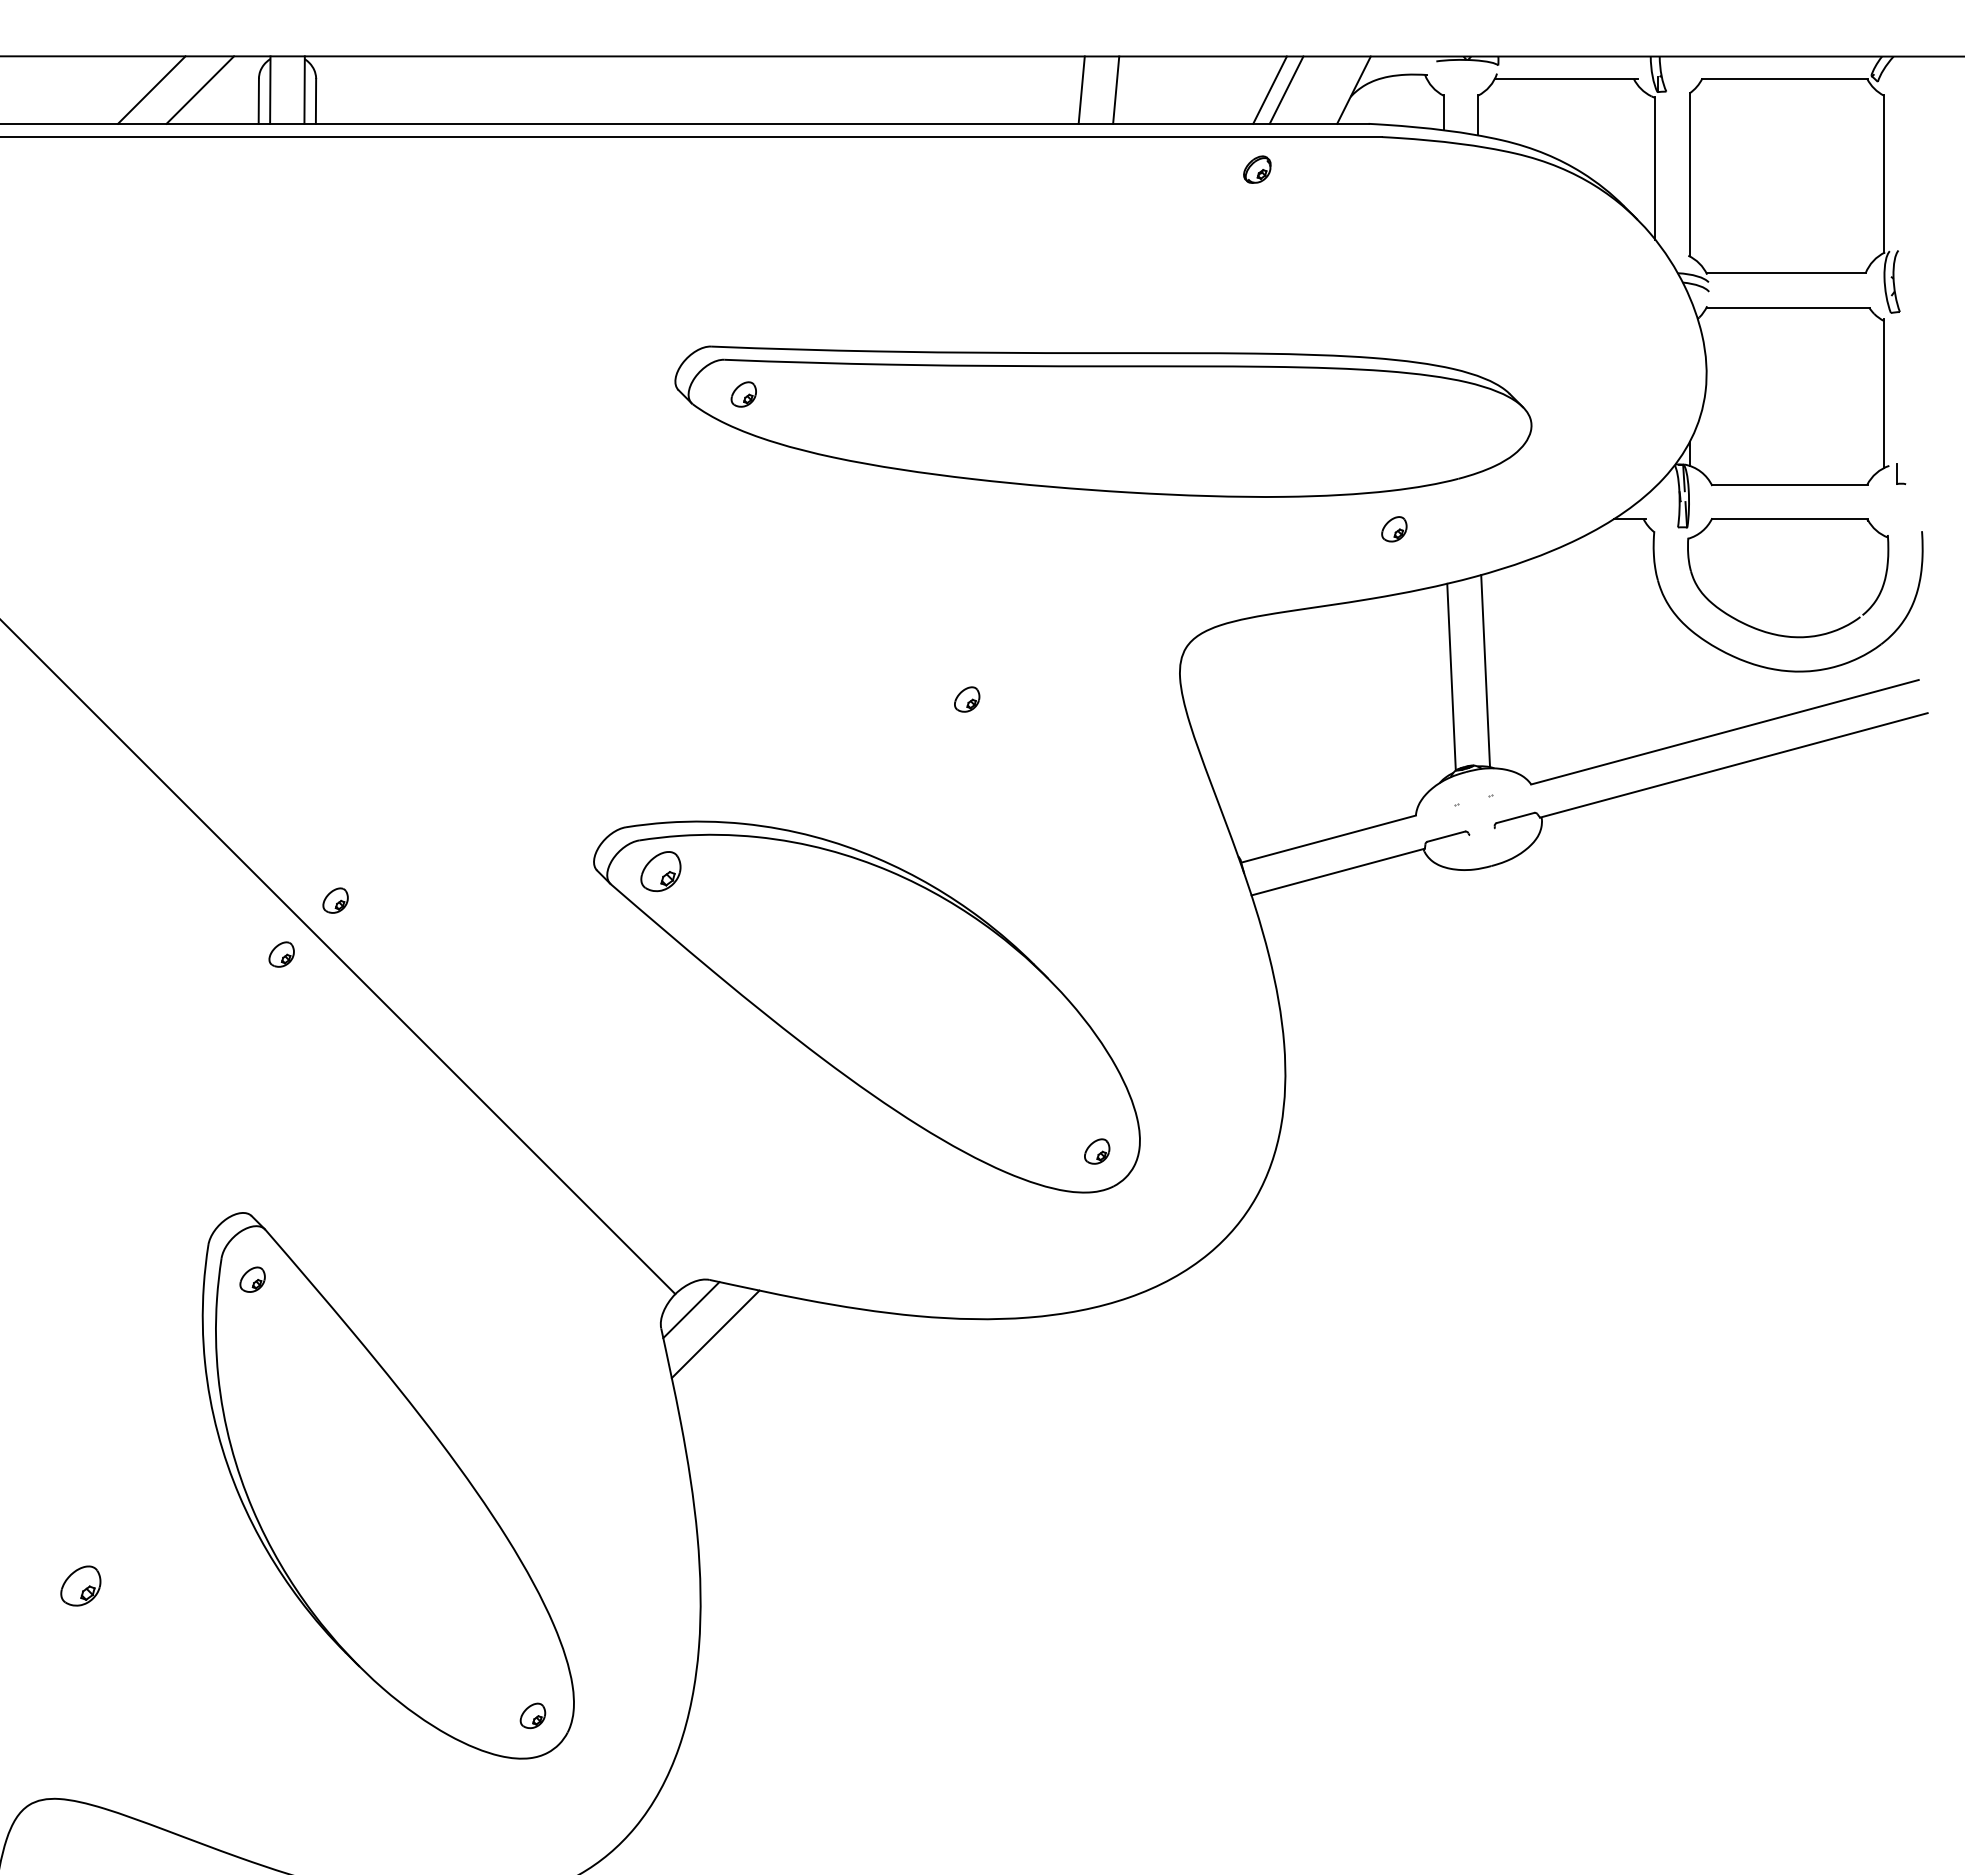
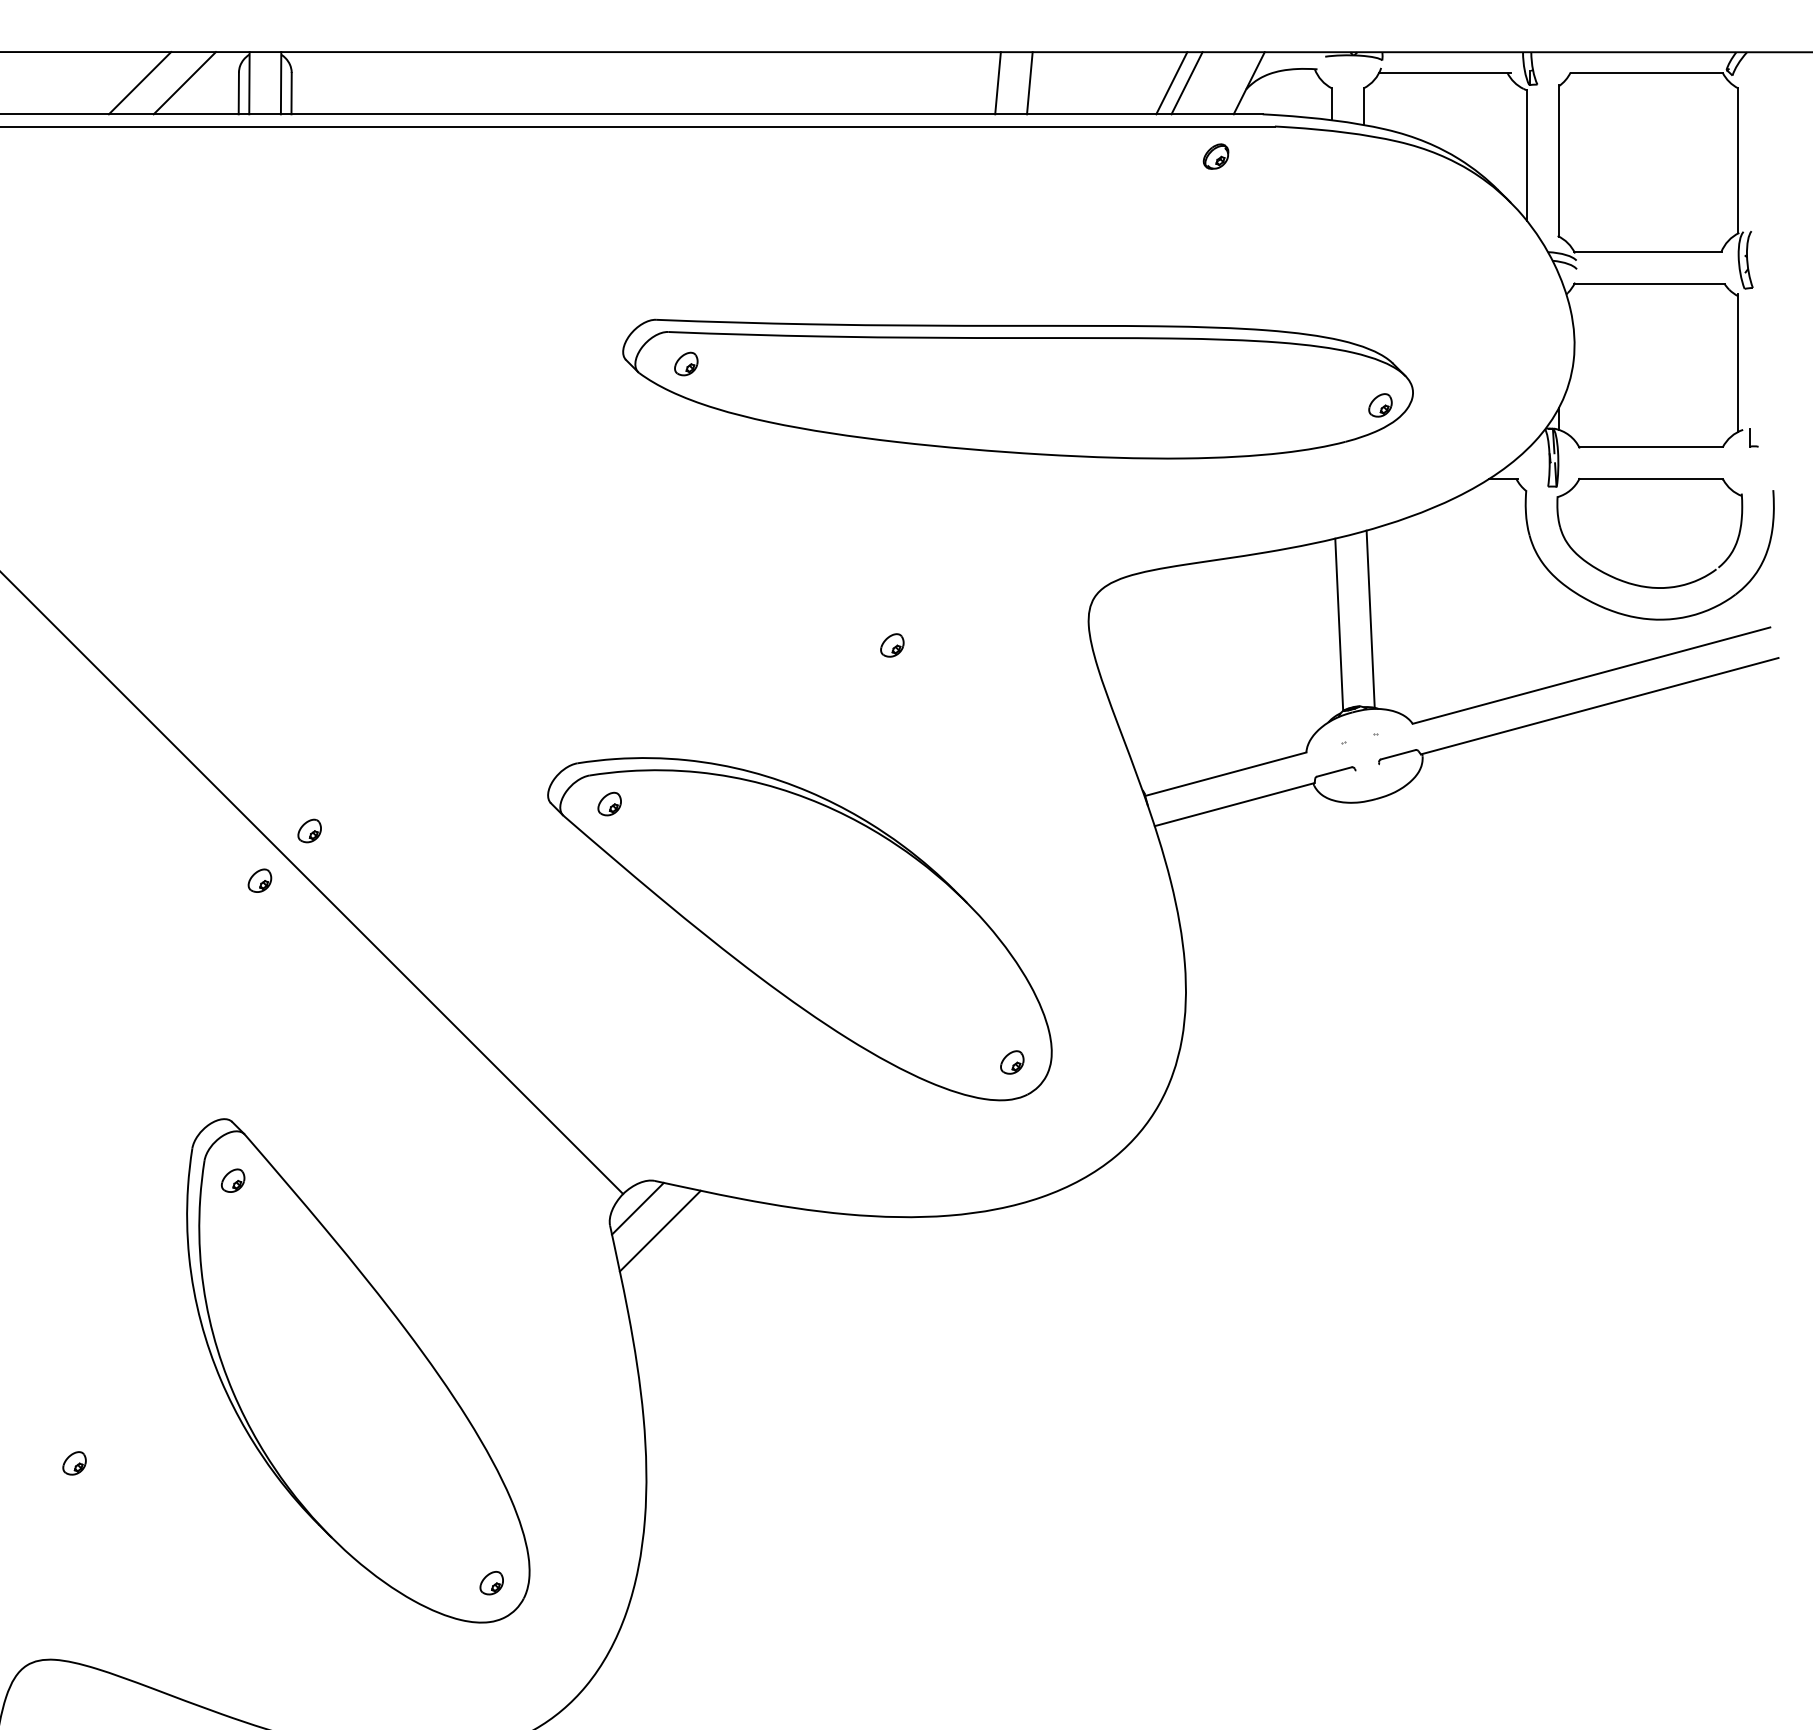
part: (1256, 169) -> (1215, 156), moved
part: (1394, 529) -> (1380, 405), moved
part: (660, 870) -> (609, 803), size x0.62
part: (80, 1586) -> (74, 1463), size x0.62

